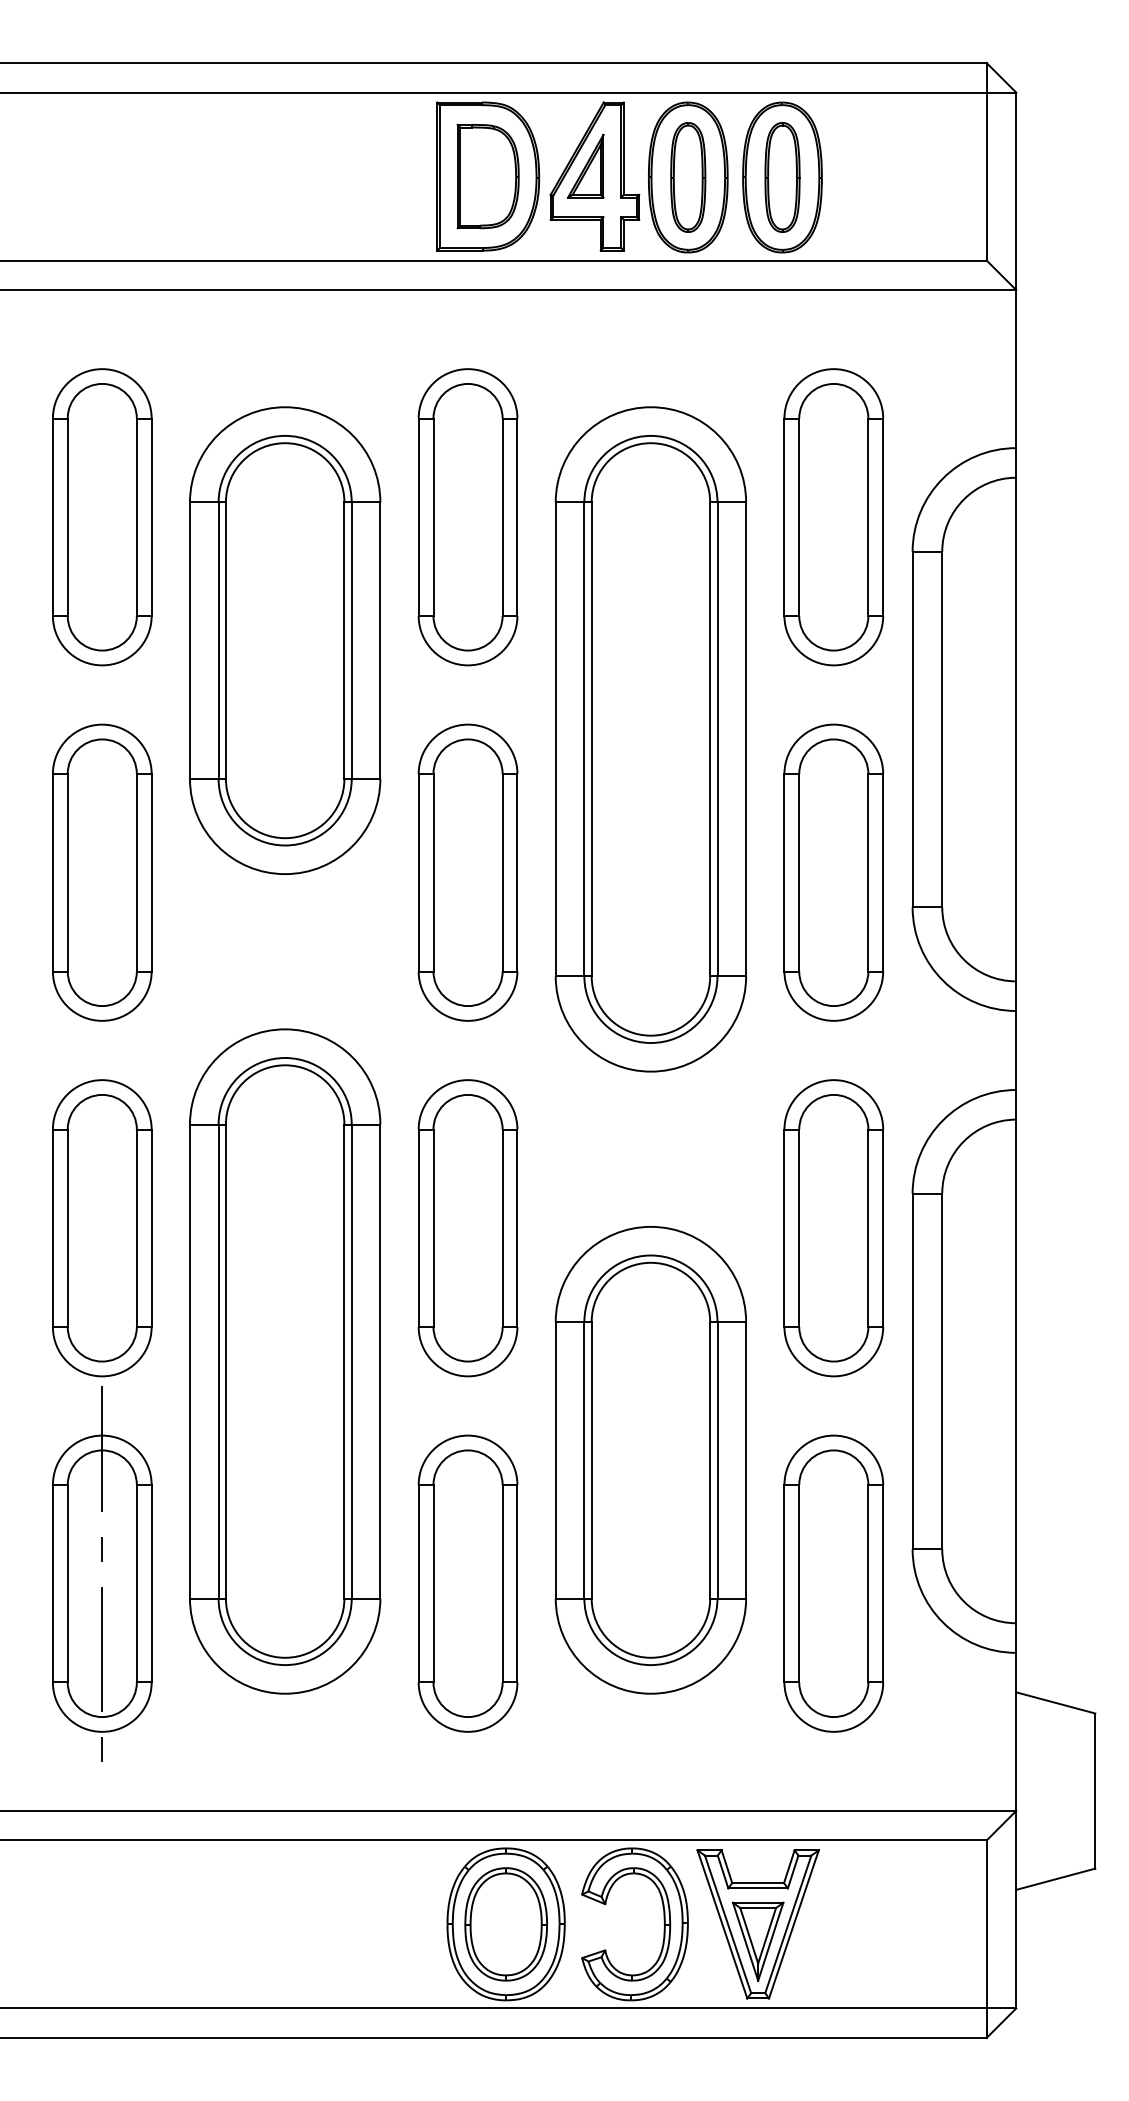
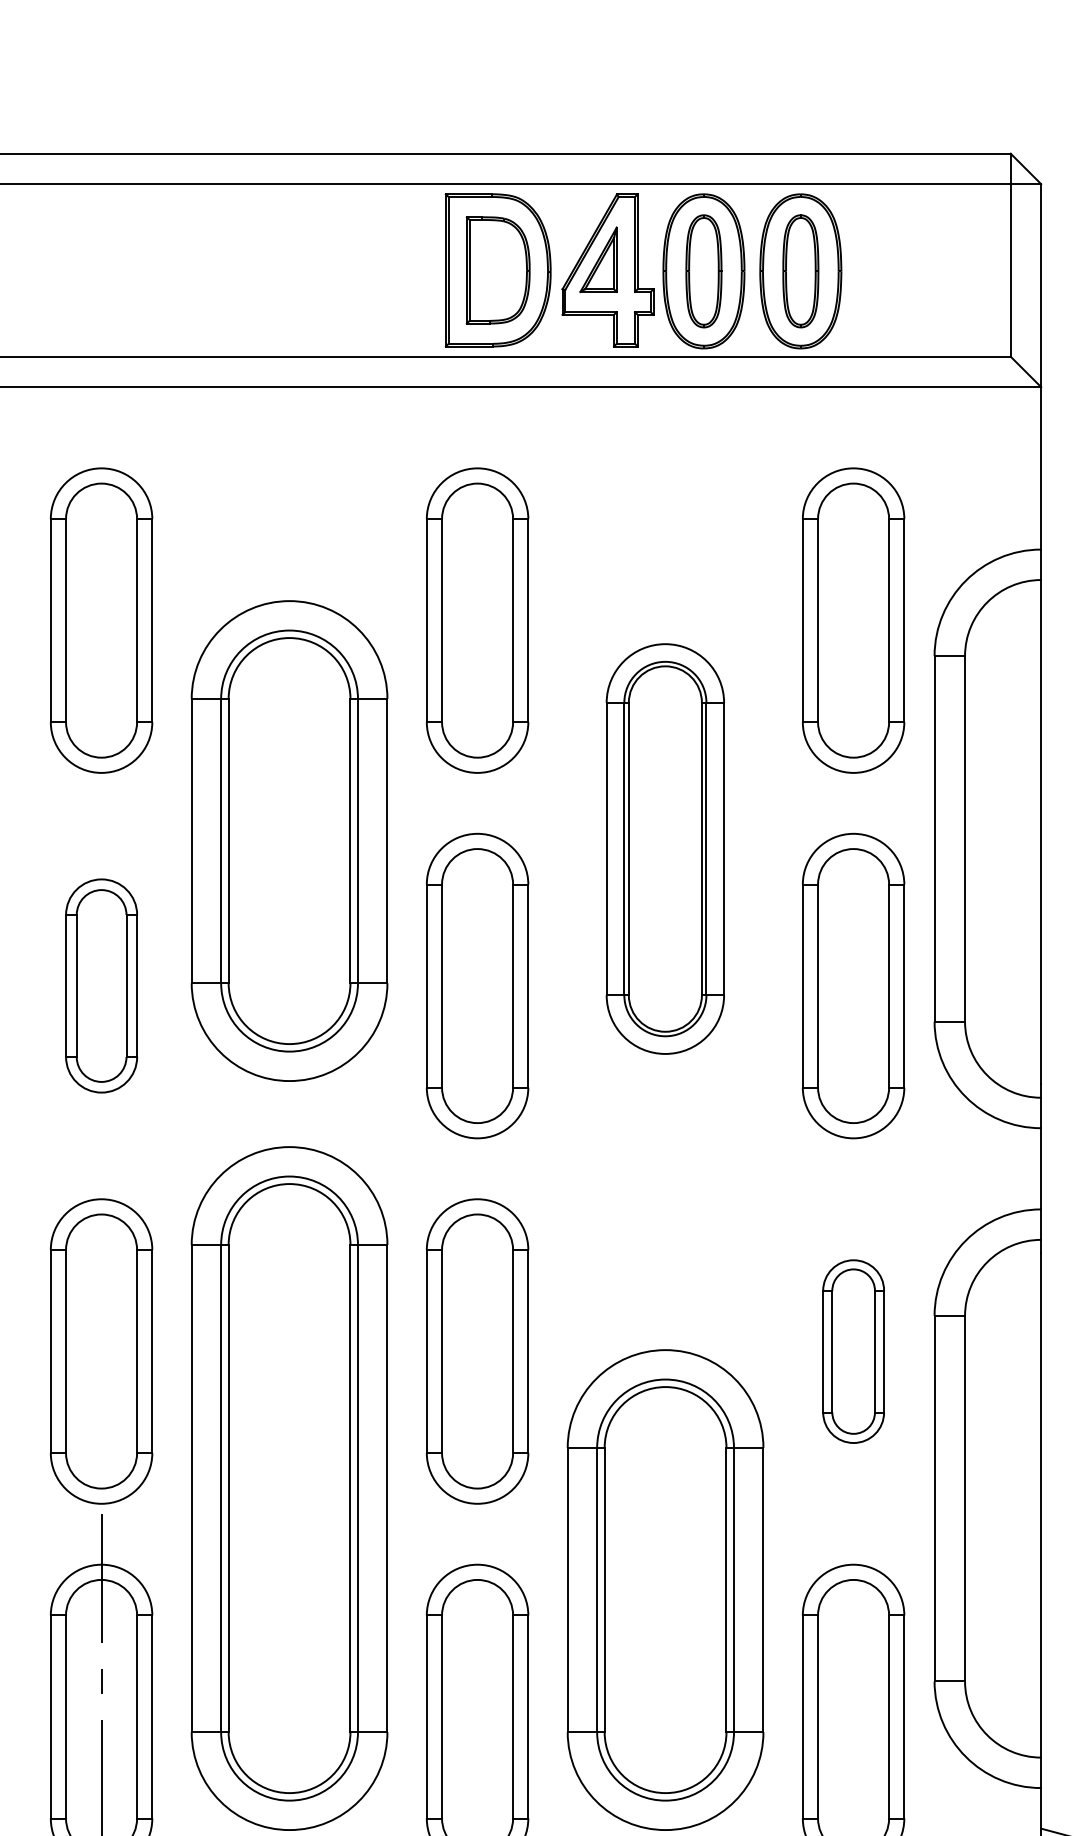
part: (285, 640) -> (289, 840), moved
part: (650, 739) -> (665, 849), size x0.6
part: (102, 872) -> (101, 985), size x0.7
part: (833, 1228) -> (853, 1351), size x0.6

